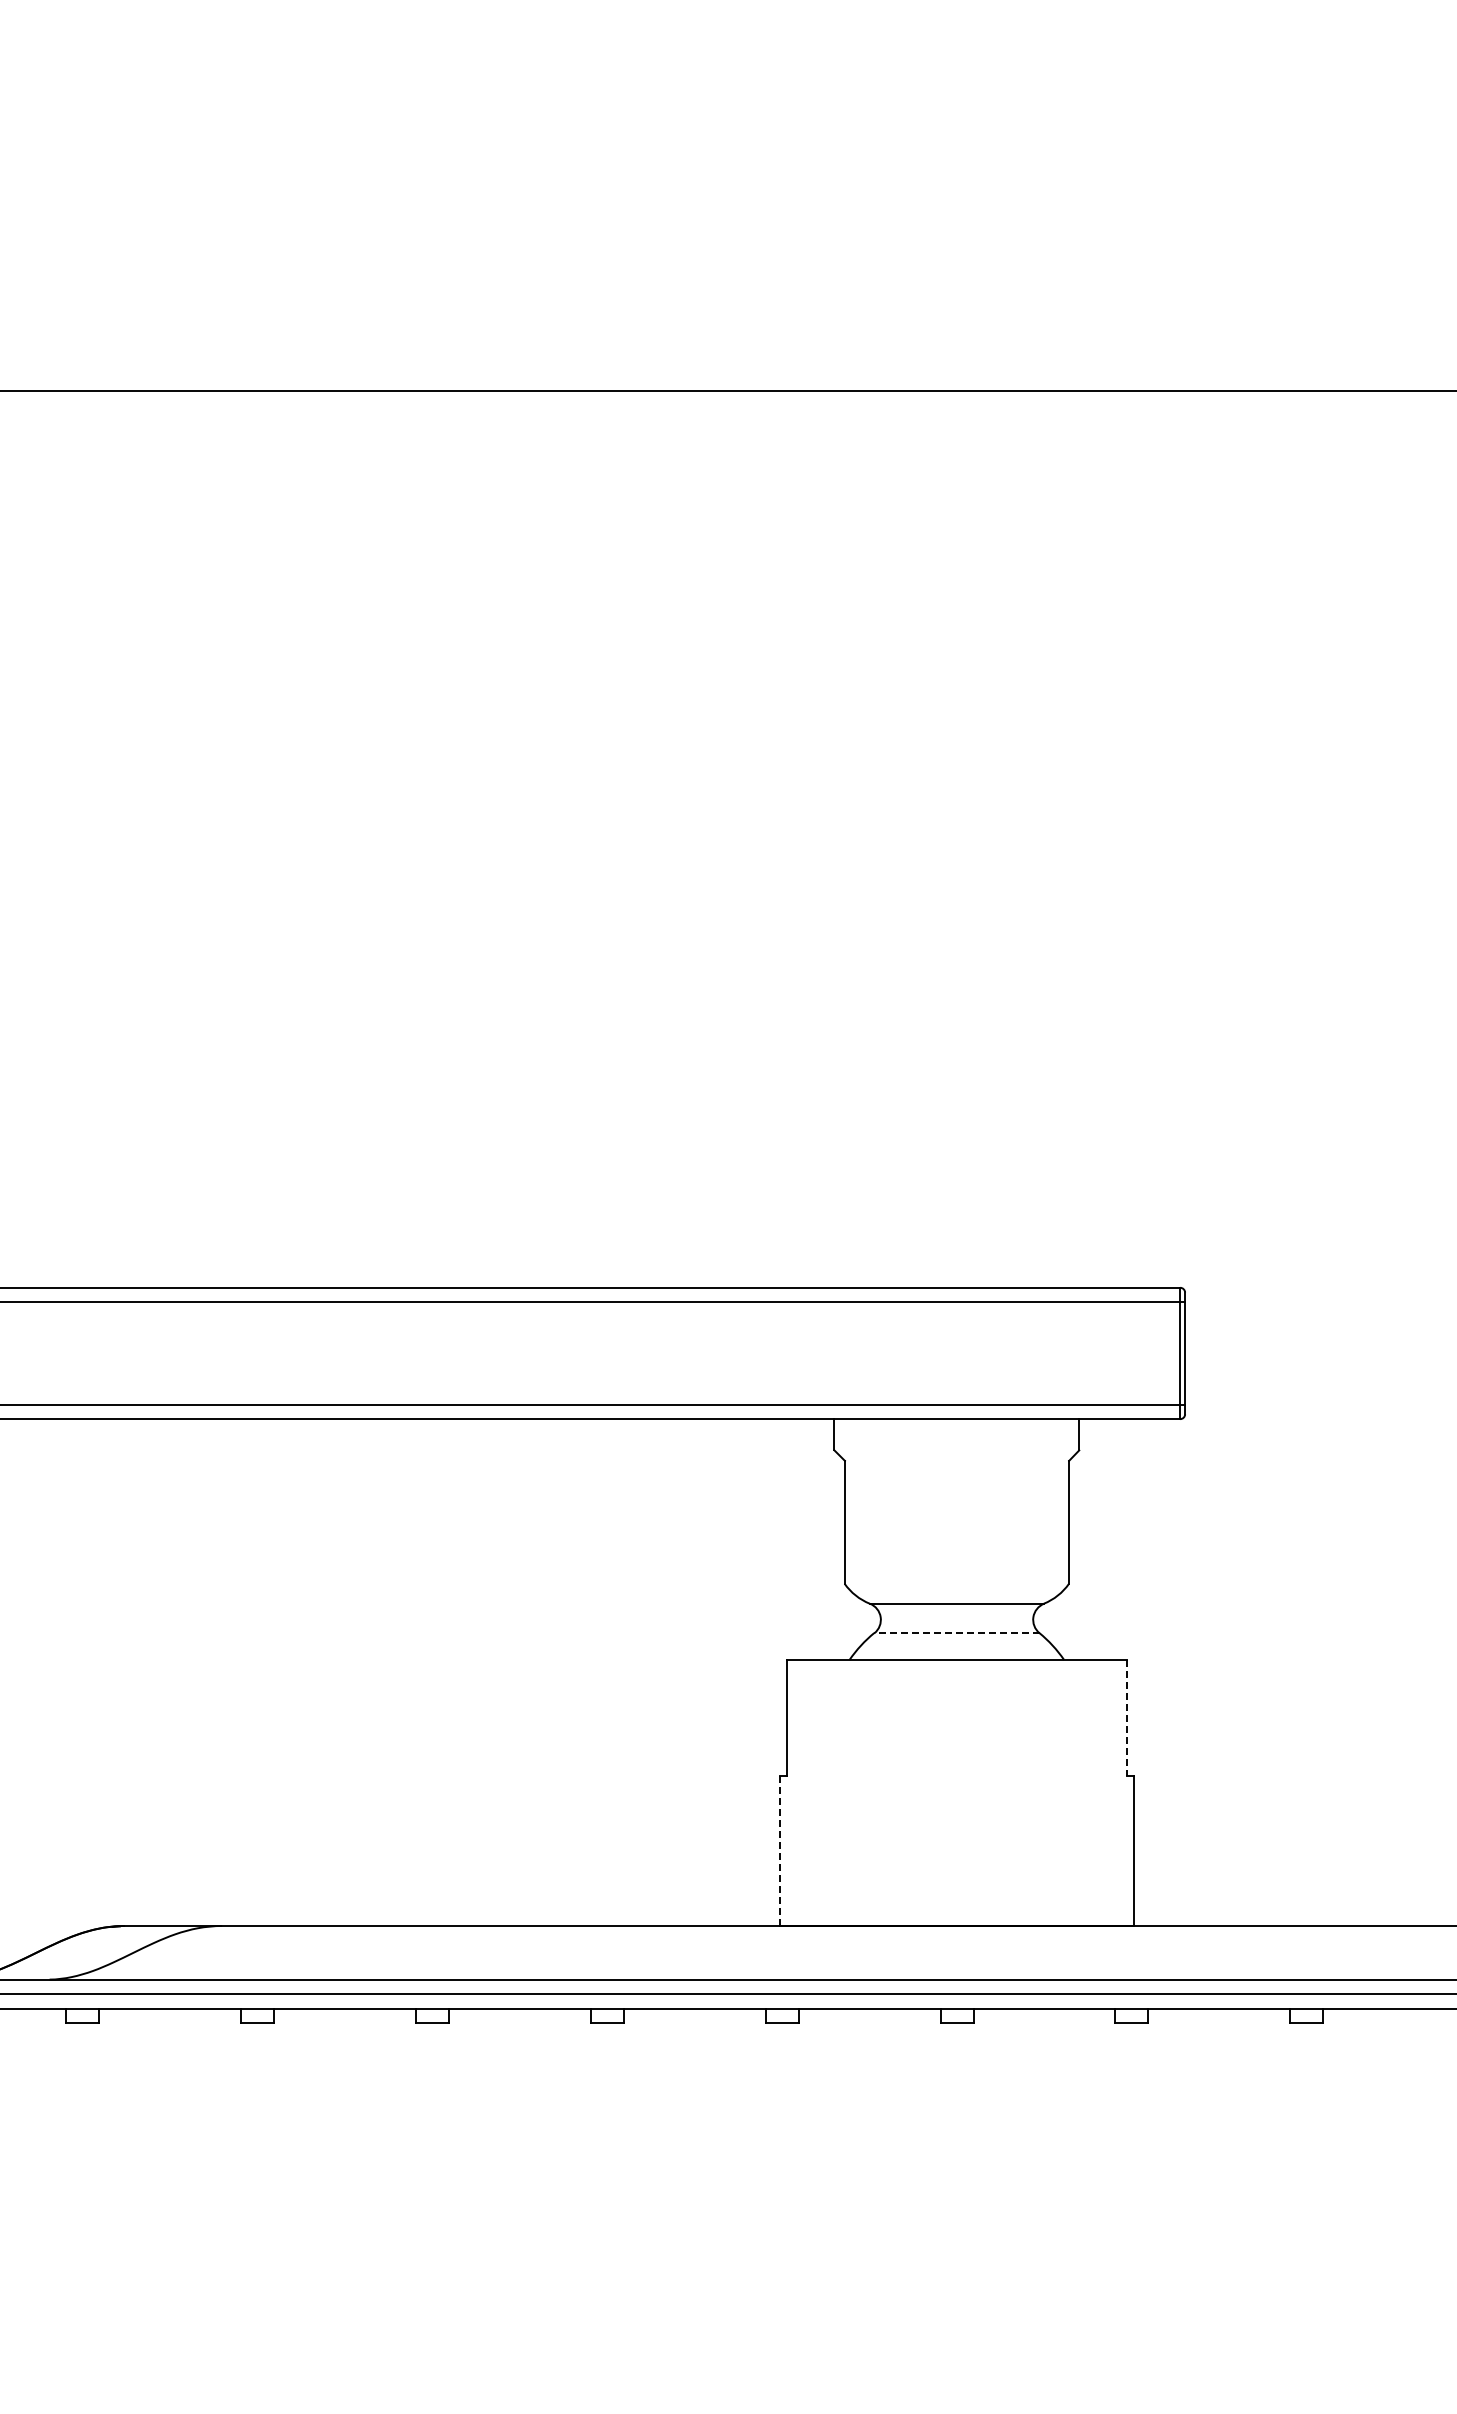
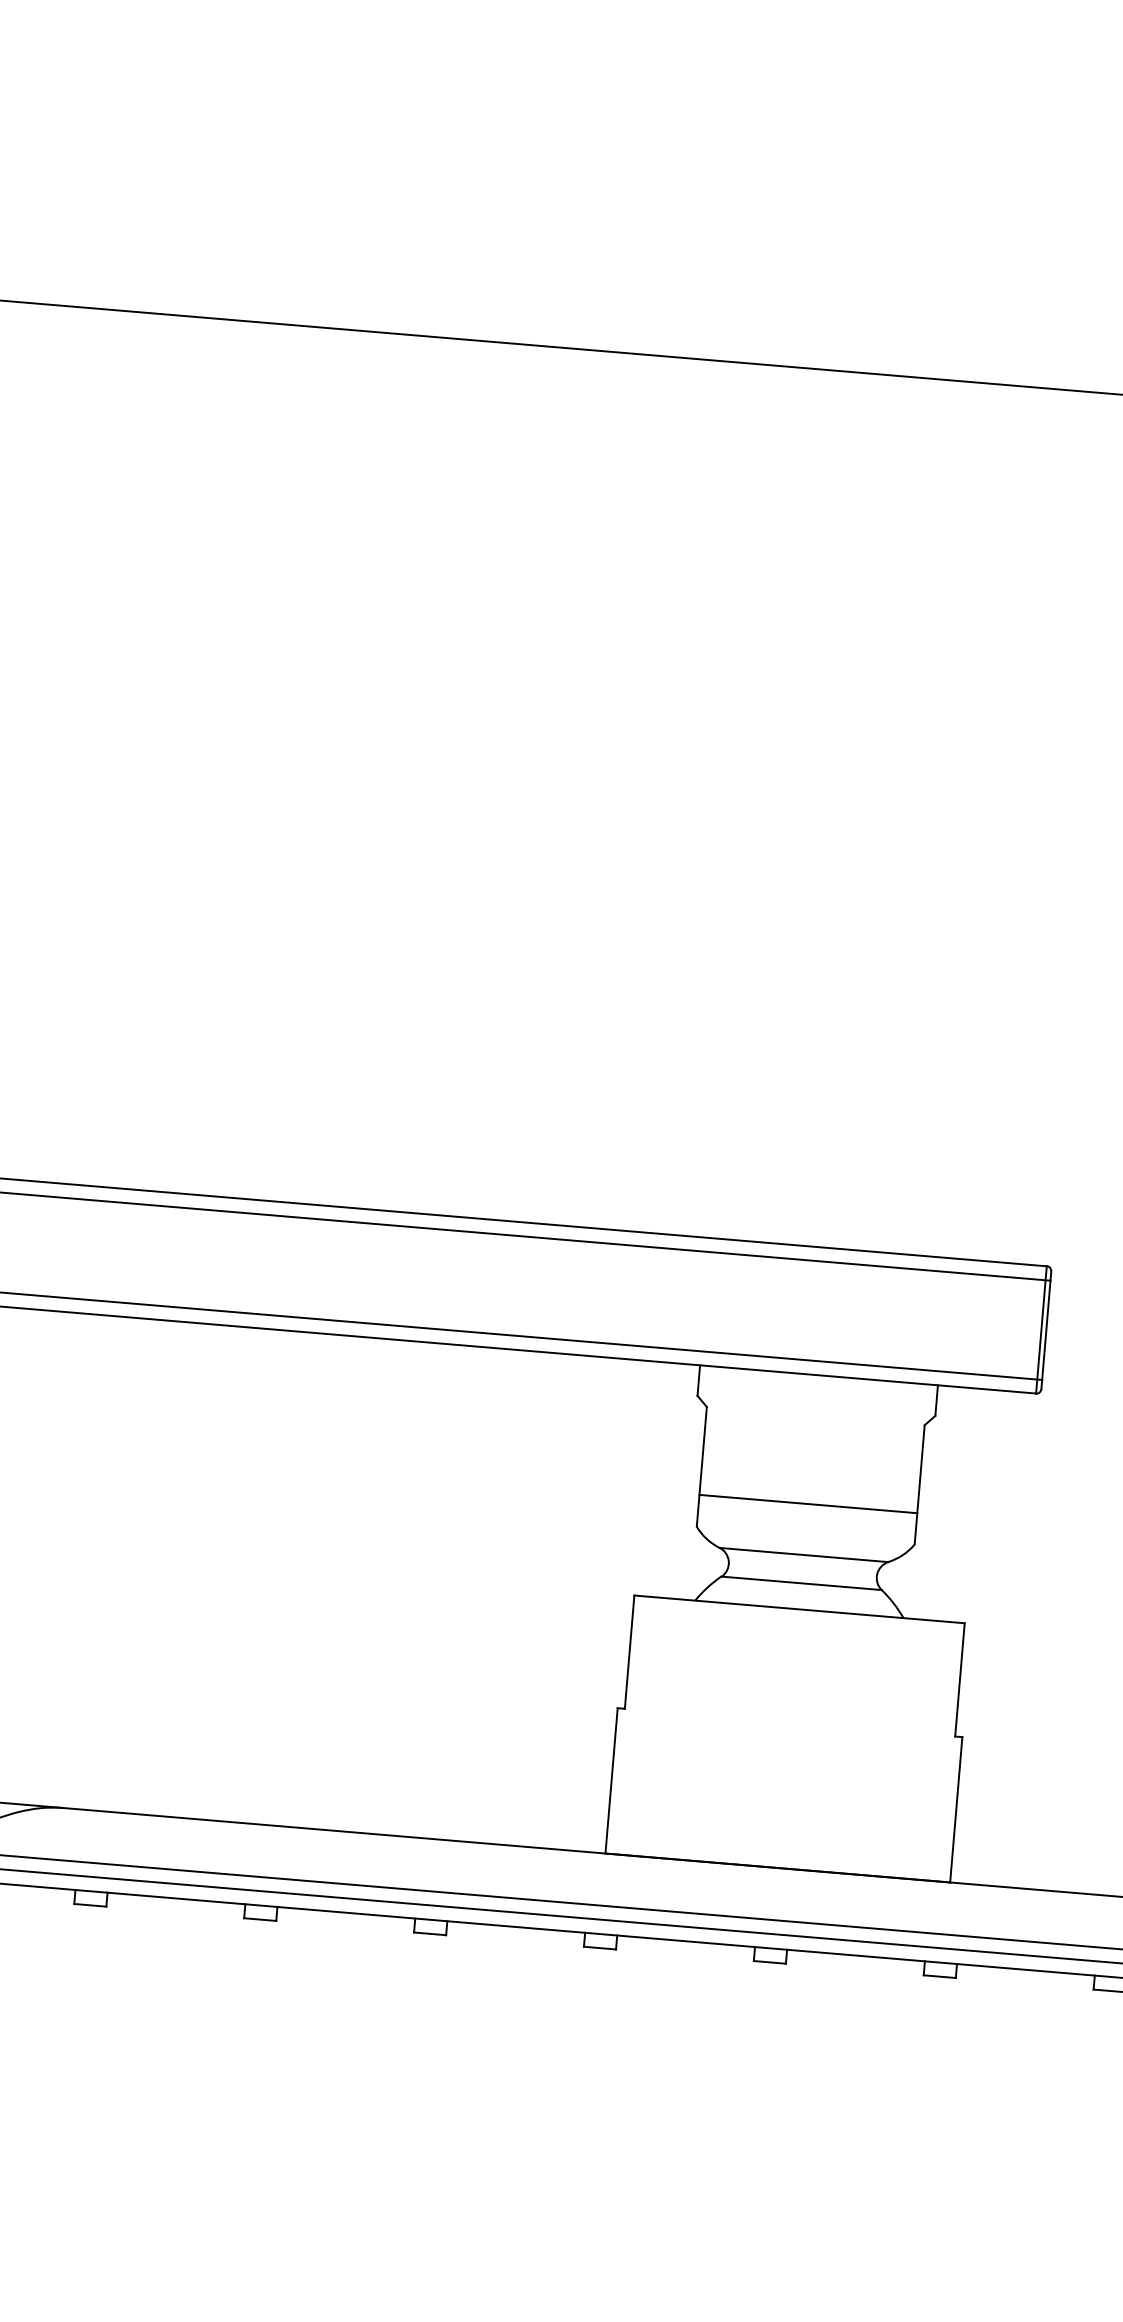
line: (956, 1551) -> (807, 1504), added
line: (957, 1633) -> (802, 1583), dashed -> solid
line: (1127, 1718) -> (960, 1680), dashed -> solid
line: (779, 1851) -> (611, 1781), dashed -> solid

